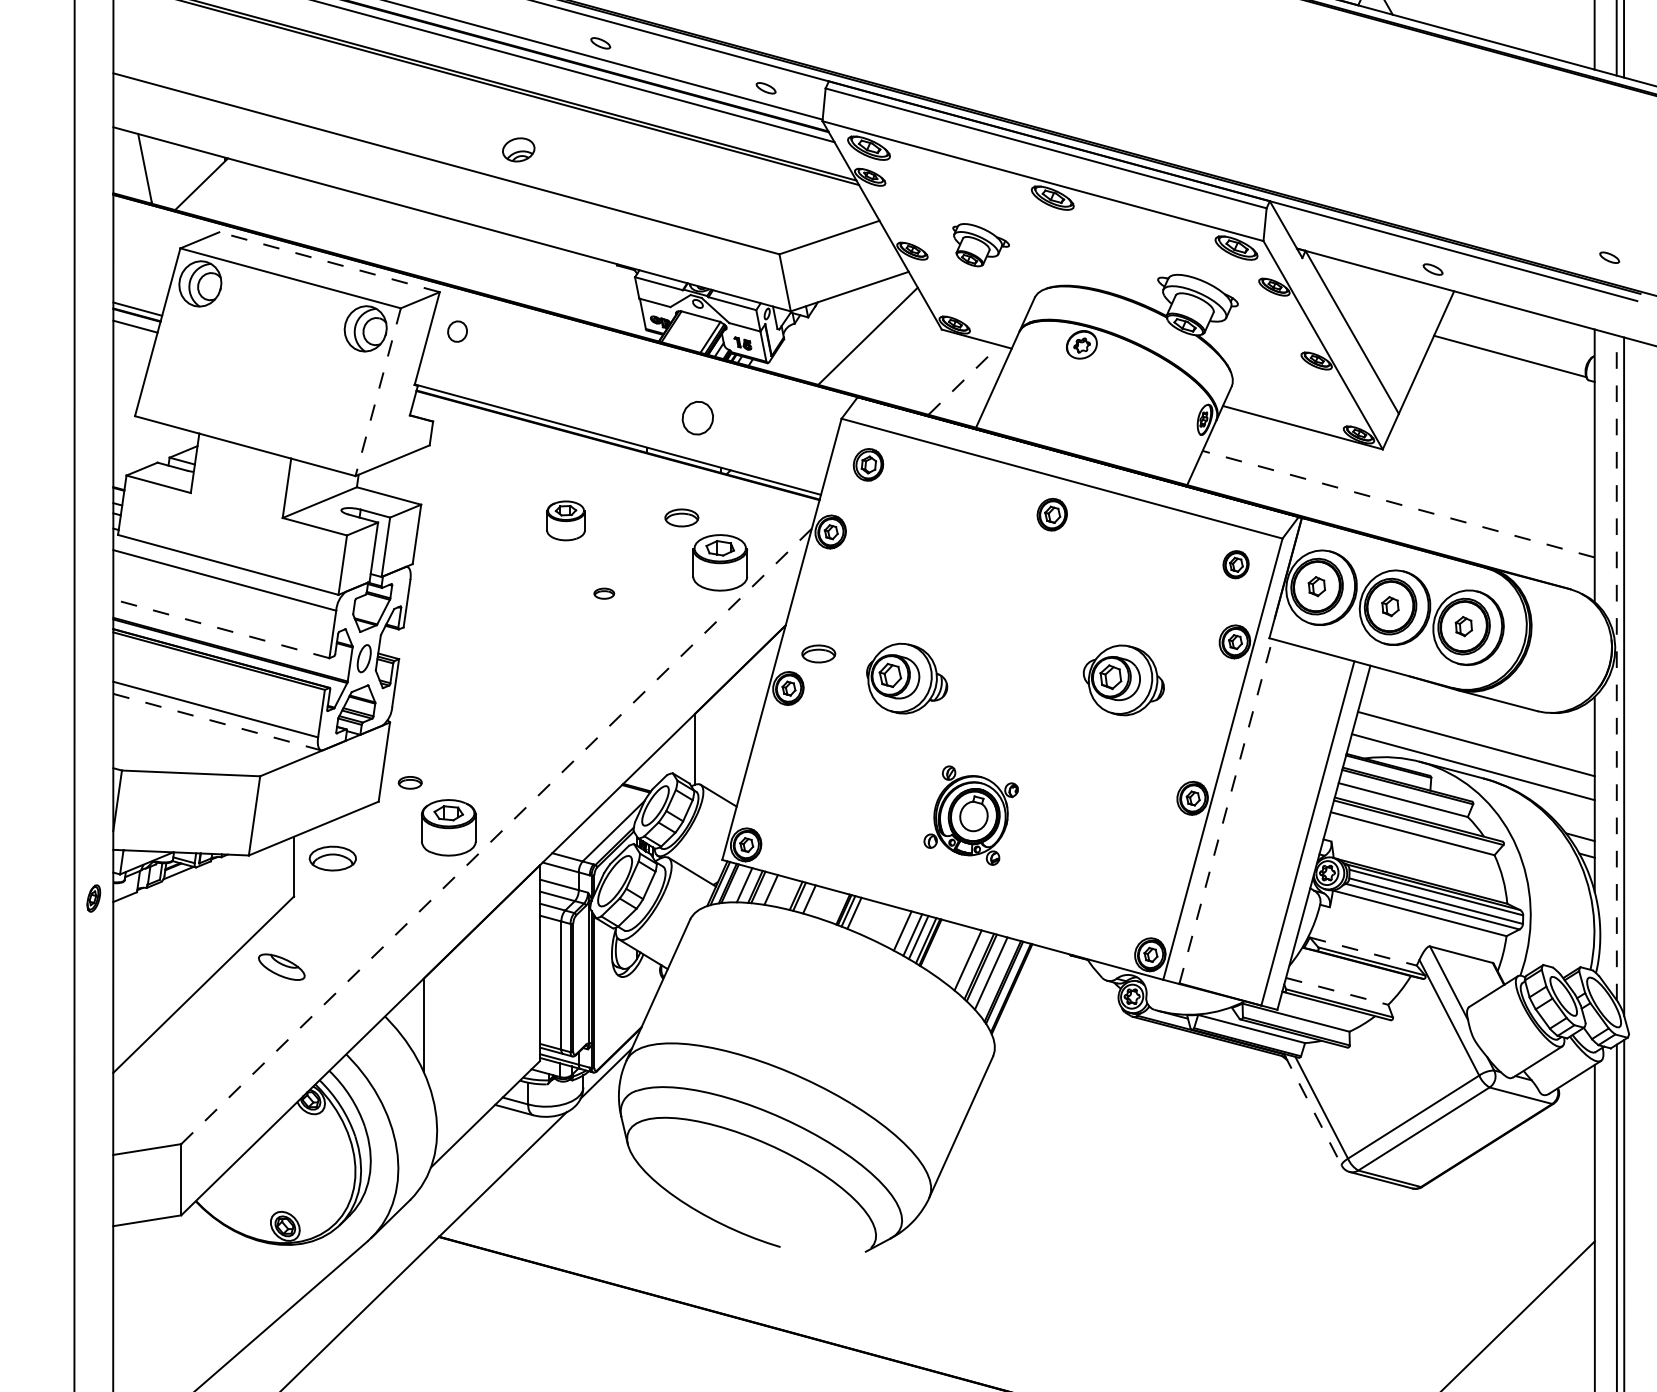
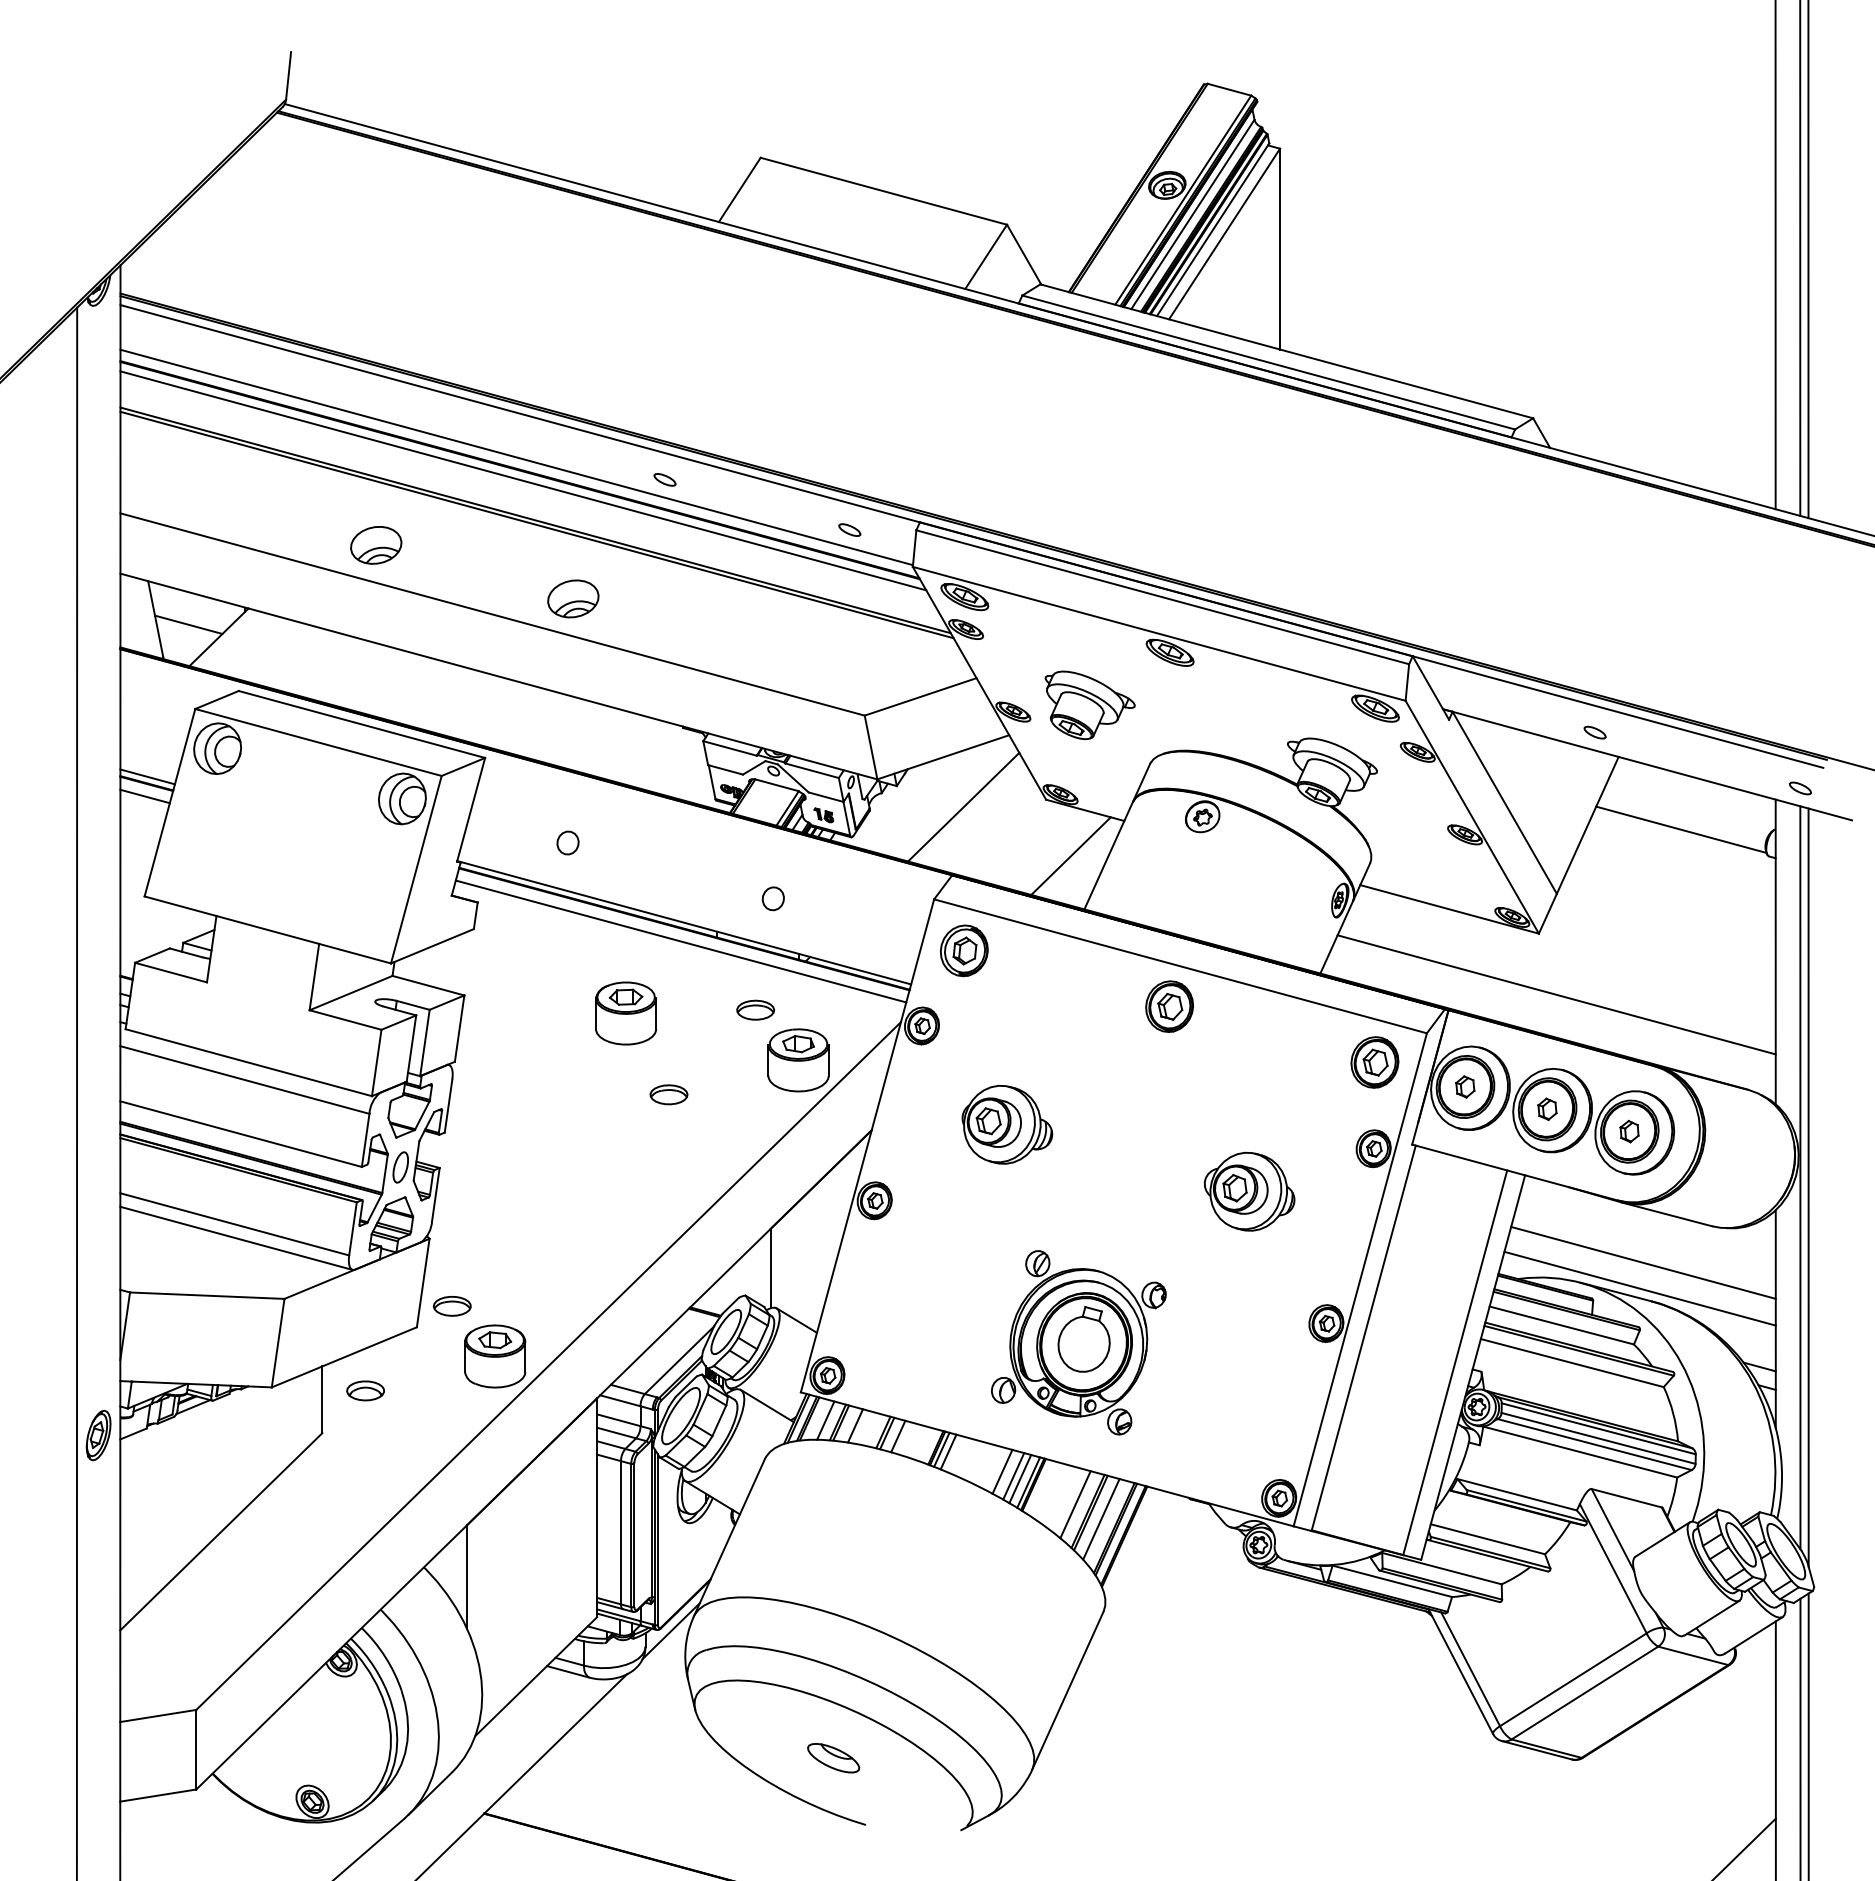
part: (342, 102) -> (376, 545), added
part: (518, 149) -> (573, 598), size x1.43
line: (174, 172) -> (188, 624), added
part: (980, 245) -> (1089, 705), size x1.43
part: (1609, 257) -> (1800, 788), moved
line: (329, 262) -> (361, 724), dashed -> solid
part: (457, 331) -> (567, 842), moved
line: (964, 380) -> (1071, 856), dashed -> solid
line: (378, 392) -> (416, 870), dashed -> solid
part: (696, 417) -> (772, 898), size x0.62
line: (614, 456) -> (680, 941), added
part: (867, 464) -> (963, 950), size x1.43
line: (1398, 503) -> (1556, 994), dashed -> solid
part: (1052, 514) -> (1169, 1006), size x1.43
part: (566, 520) -> (626, 1013), size x1.43
part: (1235, 564) -> (1374, 1062), size x1.67
part: (603, 593) -> (668, 1094), size x1.67
line: (220, 629) -> (240, 1134), dashed -> solid
part: (818, 653) -> (908, 1161), removed
line: (1616, 667) -> (1800, 1177), dashed -> solid
part: (907, 678) -> (1007, 1124), moved
line: (217, 722) -> (236, 1238), dashed -> solid
part: (409, 782) -> (451, 1305), size x1.43
line: (1225, 811) -> (1363, 1338), dashed -> solid
part: (970, 815) -> (1078, 1342), size x1.67
line: (496, 835) -> (548, 1365), dashed -> solid
part: (332, 858) -> (365, 1390), size x0.71
part: (93, 898) -> (98, 1435), size x1.67
line: (1363, 951) -> (1517, 1494), dashed -> solid
part: (281, 967) -> (833, 1758), moved
line: (1337, 991) -> (1488, 1539), dashed -> solid
line: (1312, 1109) -> (1460, 1671), dashed -> solid

